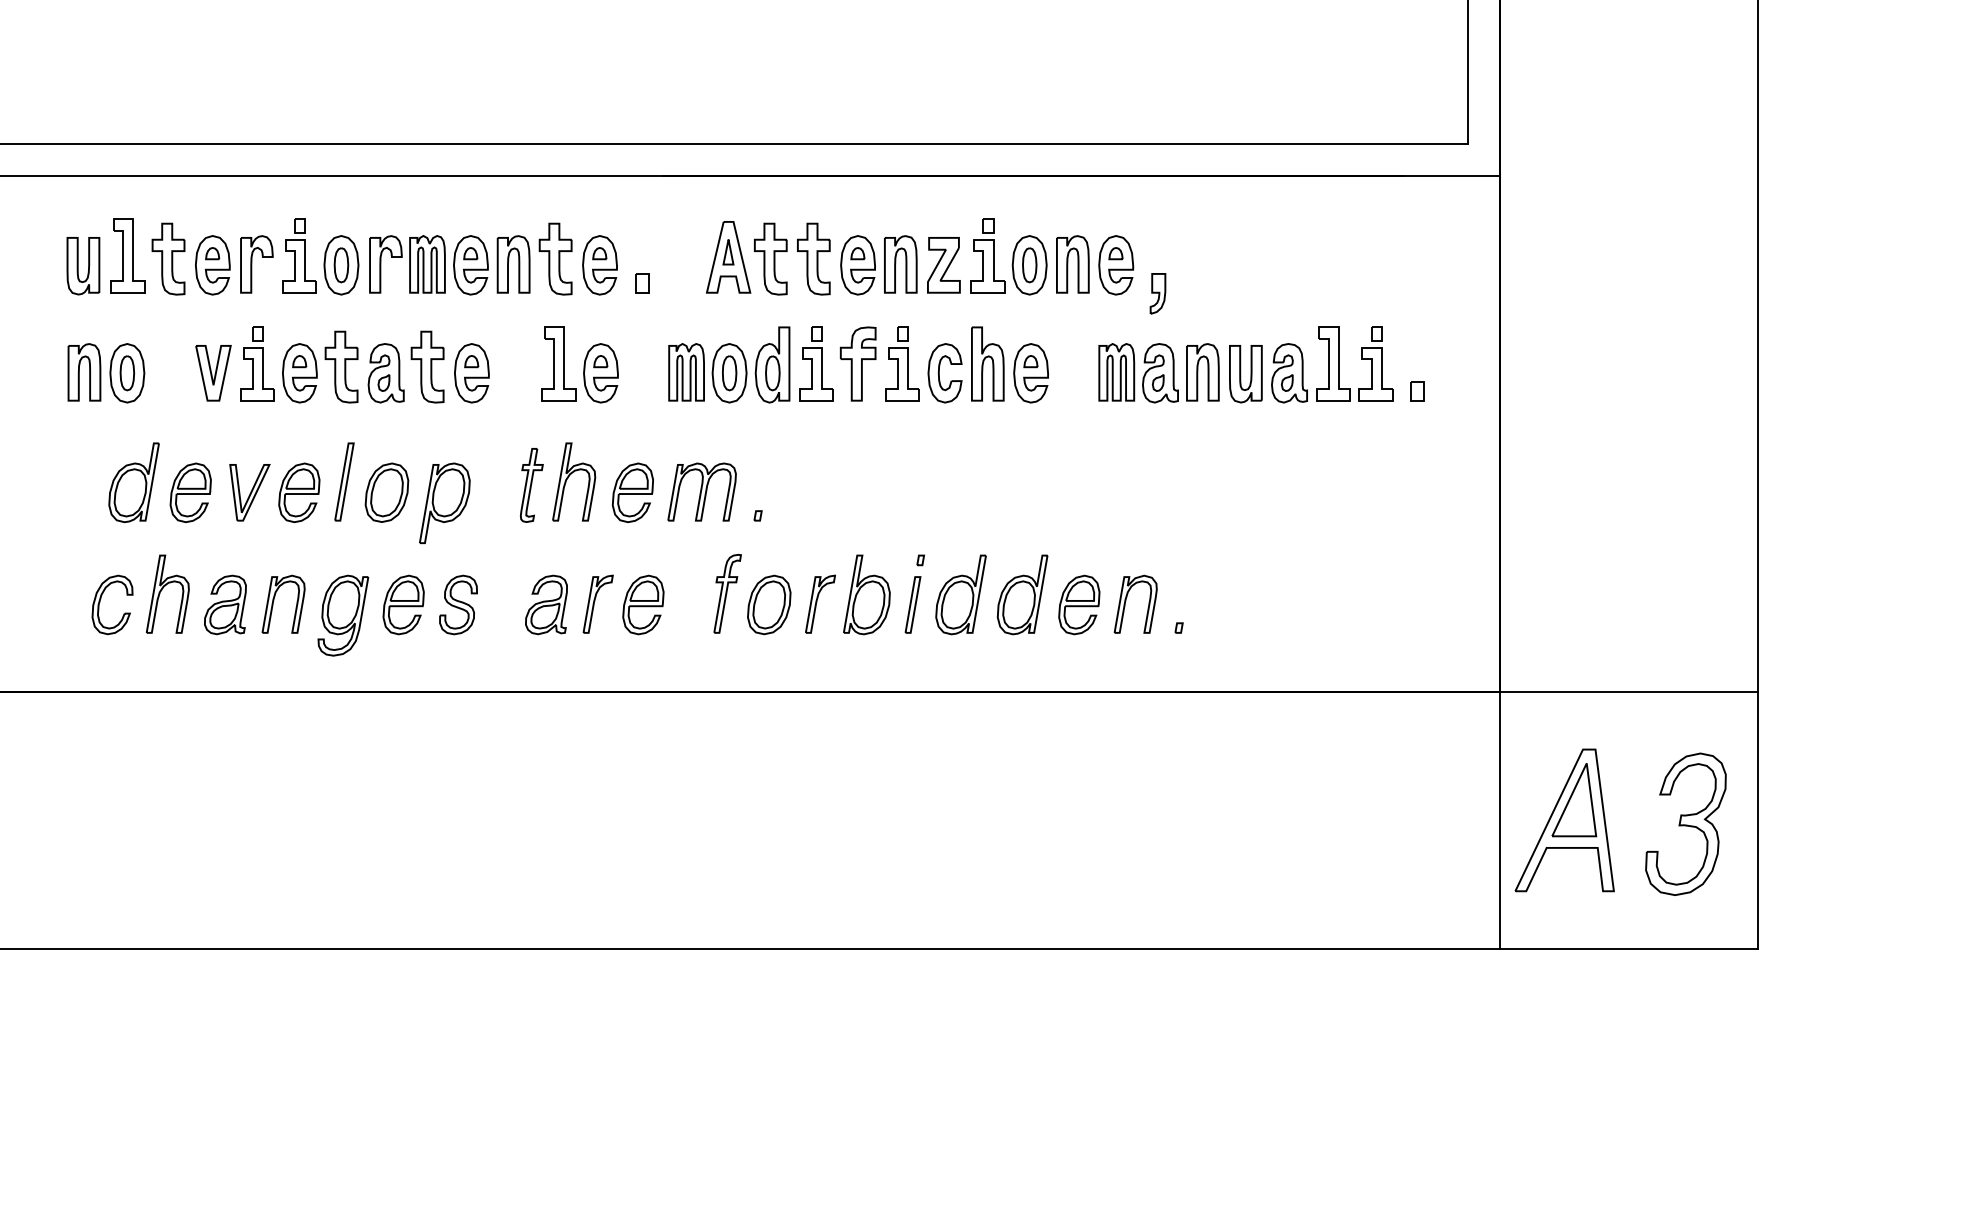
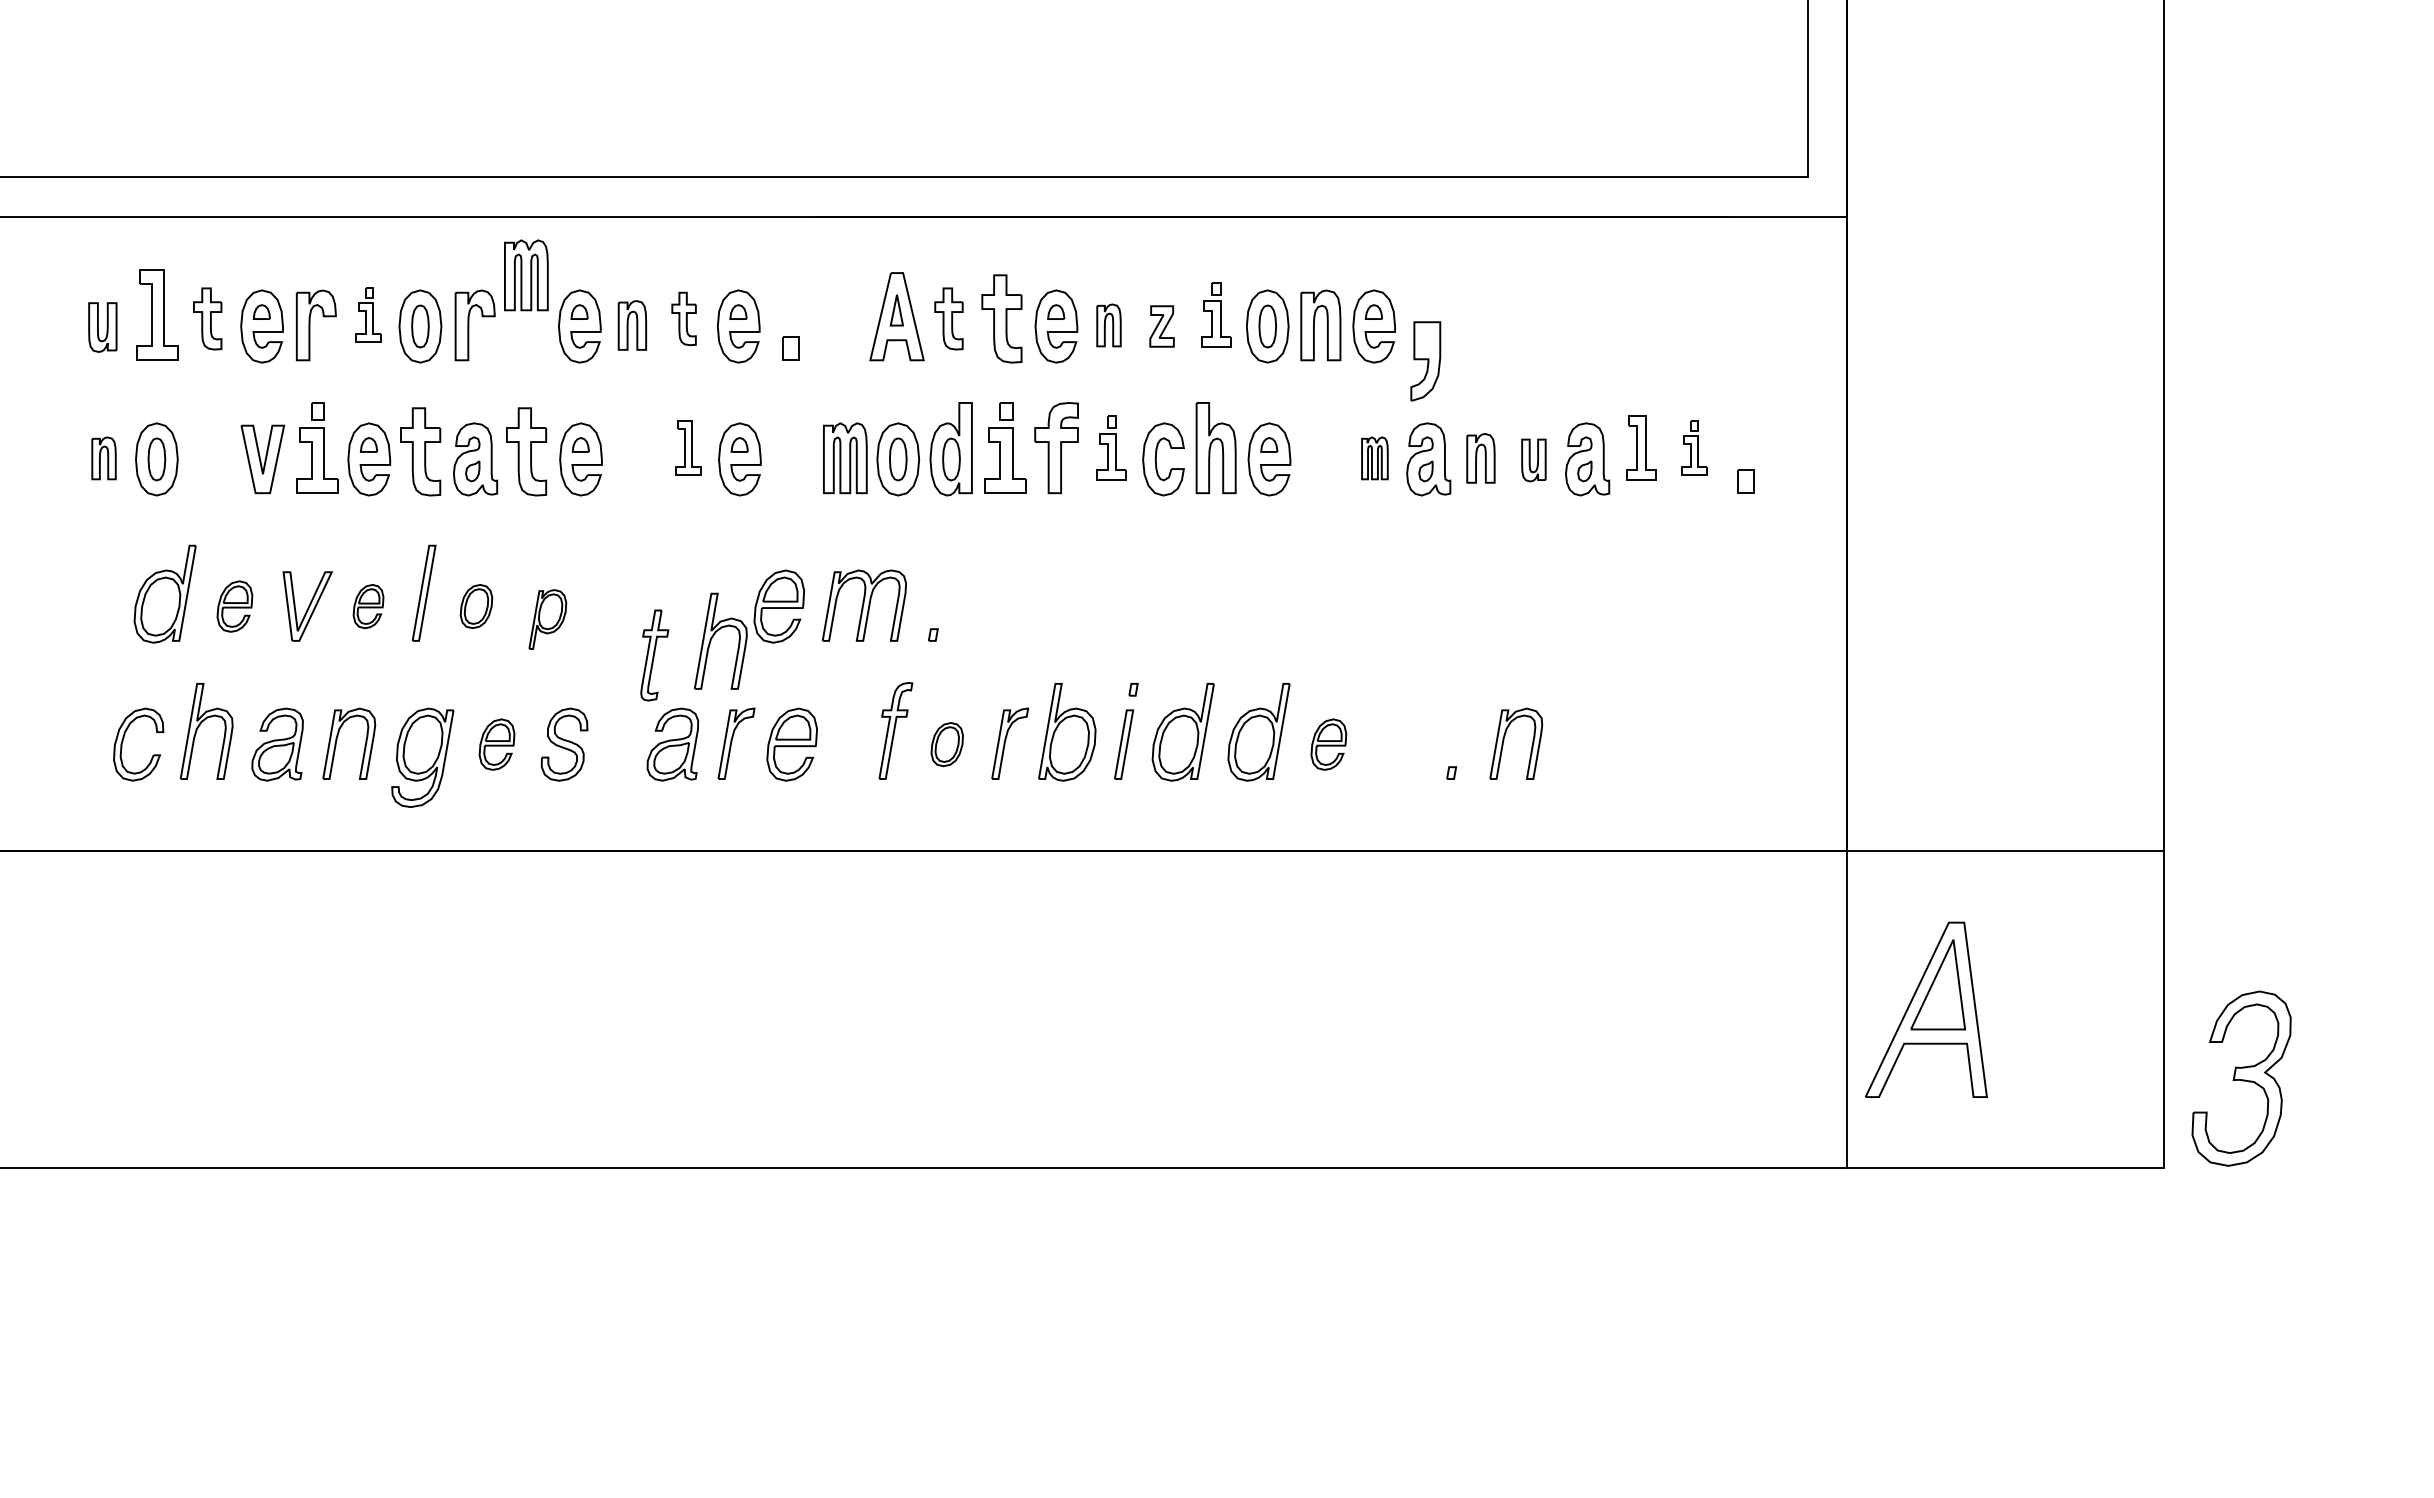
part: (299, 255) -> (368, 314), size x0.6
part: (988, 255) -> (1216, 314), size x0.7
part: (168, 258) -> (207, 318), size x0.7
part: (555, 258) -> (683, 318), size x0.6
part: (770, 258) -> (948, 318), size x0.7
part: (427, 264) -> (526, 275), moved
part: (513, 264) -> (632, 325), size x0.7
part: (900, 264) -> (1108, 325), size x0.6
part: (943, 265) -> (1161, 326), size x0.6
part: (83, 266) -> (102, 327), size x0.7
part: (1157, 293) -> (1425, 361), size x1.6
part: (559, 363) -> (688, 447), size x0.6
part: (902, 363) -> (1111, 447), size x0.7
part: (1333, 363) -> (1641, 447), size x0.7
part: (1376, 363) -> (1694, 447), size x0.6
part: (84, 372) -> (103, 458), size x0.6
part: (1116, 372) -> (1374, 458), size x0.6
part: (1202, 372) -> (1480, 458), size x0.7
part: (1245, 374) -> (1533, 460), size x0.6
part: (568, 478) -> (713, 637), moved
part: (531, 485) -> (654, 655), moved
part: (190, 492) -> (234, 606), size x0.7
part: (299, 492) -> (368, 606), size x0.6
part: (386, 492) -> (476, 606), size x0.6
part: (444, 503) -> (547, 619), size x0.6
part: (1126, 601) -> (1504, 740), moved
part: (403, 604) -> (496, 744), size x0.7
part: (769, 604) -> (947, 744), size x0.6
part: (1079, 604) -> (1328, 744), size x0.7
part: (1685, 824) -> (2241, 1078), moved

